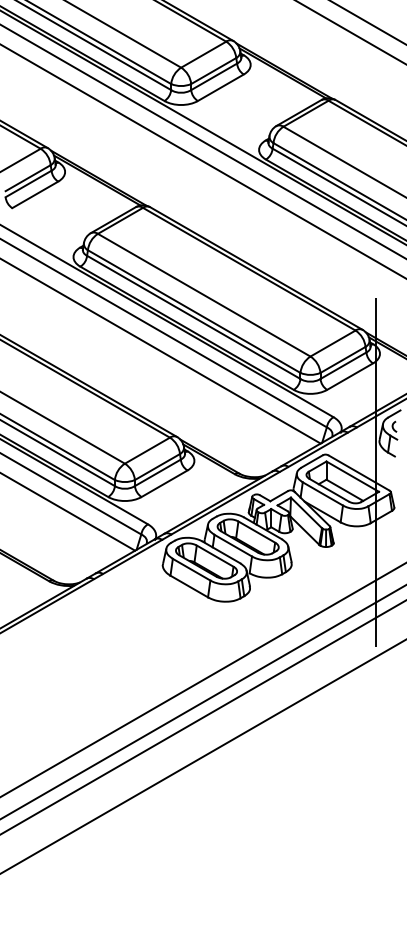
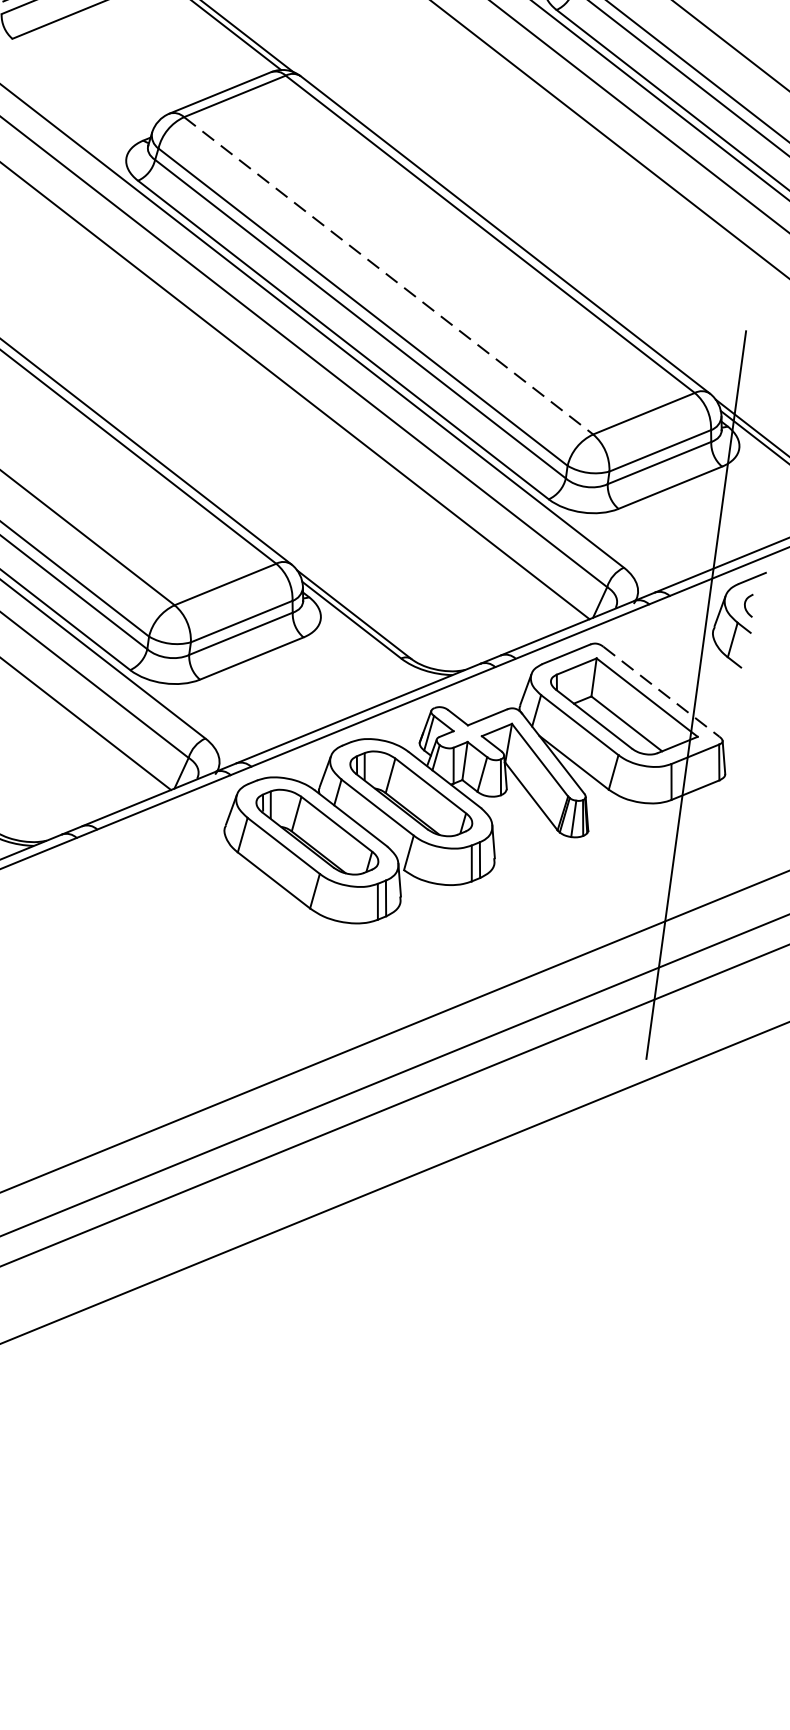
line: (204, 295) -> (389, 276), solid -> dashed
line: (359, 473) -> (662, 692), solid -> dashed

